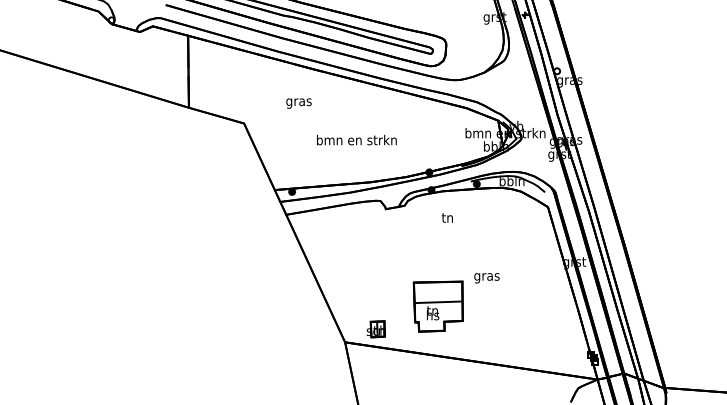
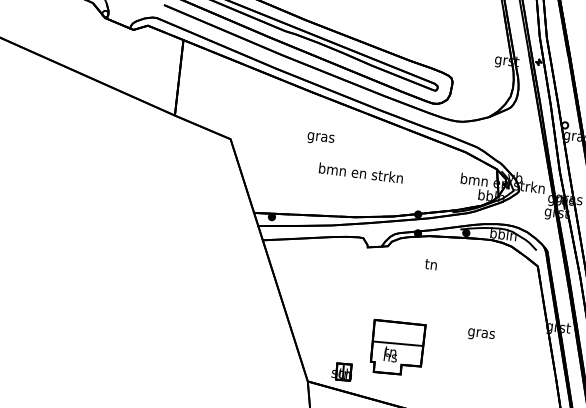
text: (298, 103) -> (320, 138), moved
text: (356, 139) -> (360, 172), moved
text: (486, 278) -> (480, 335), moved
part: (437, 306) -> (396, 348), moved

